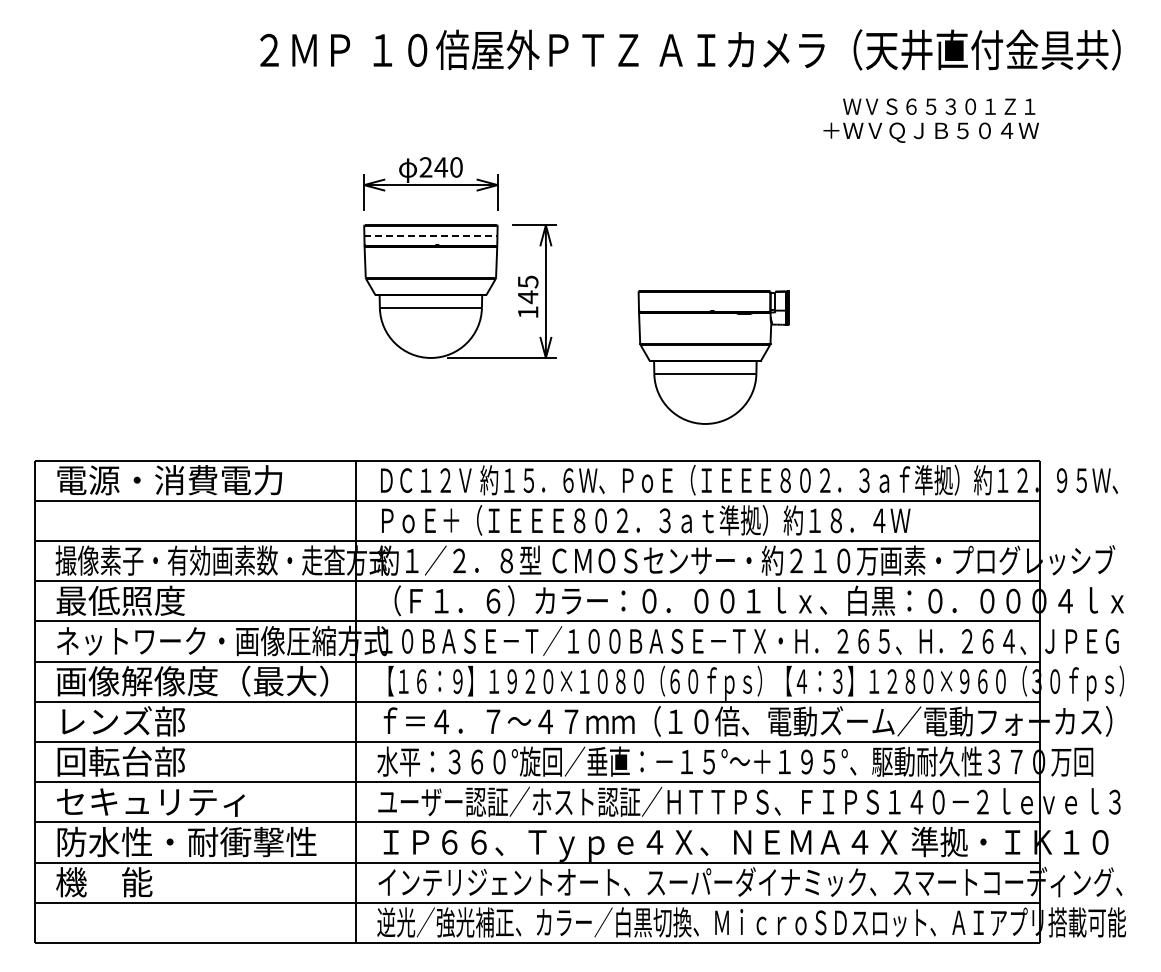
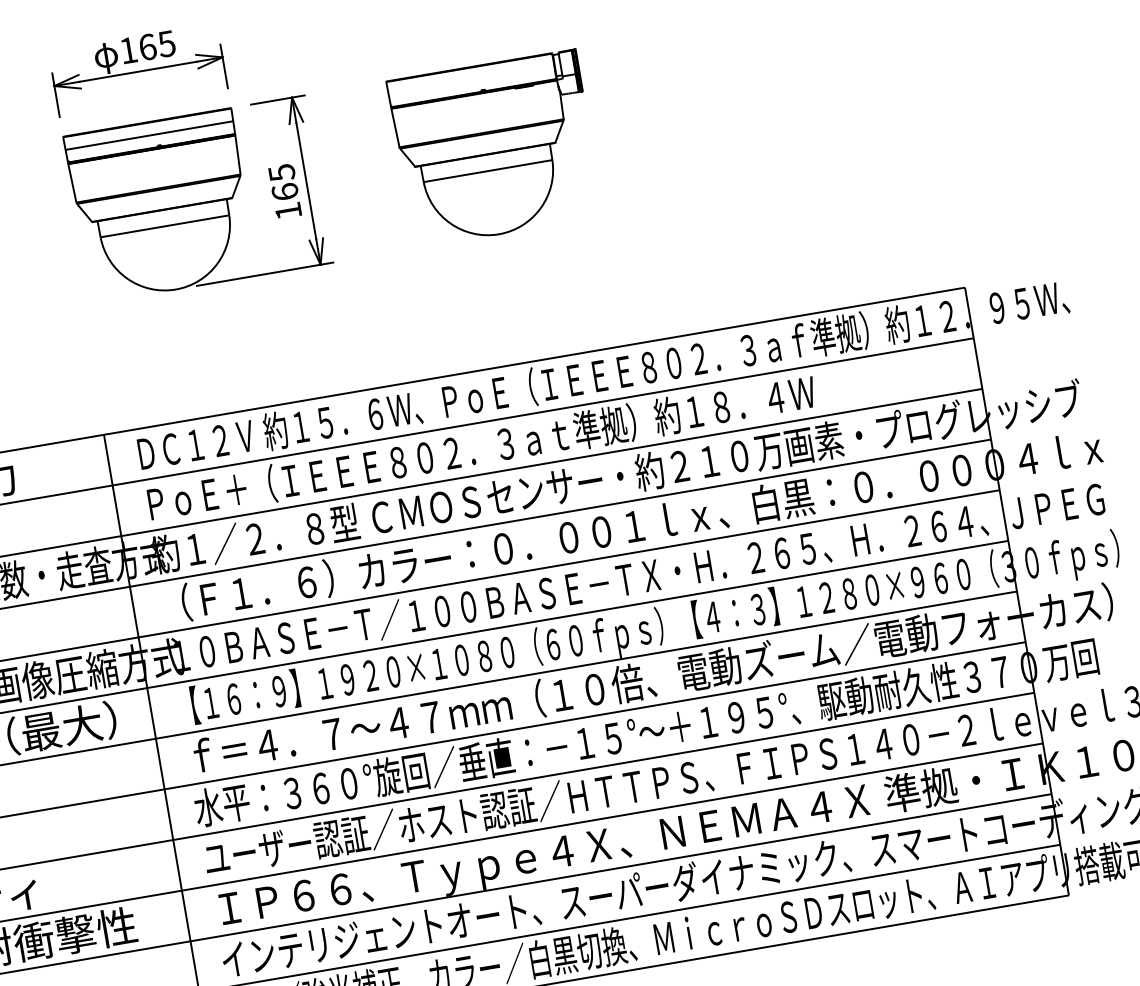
text: (440, 167) -> (146, 47), 240 -> 165
line: (430, 235) -> (148, 135), dashed -> solid
text: (527, 297) -> (284, 192), 145 -> 165
part: (713, 357) -> (494, 148), moved

